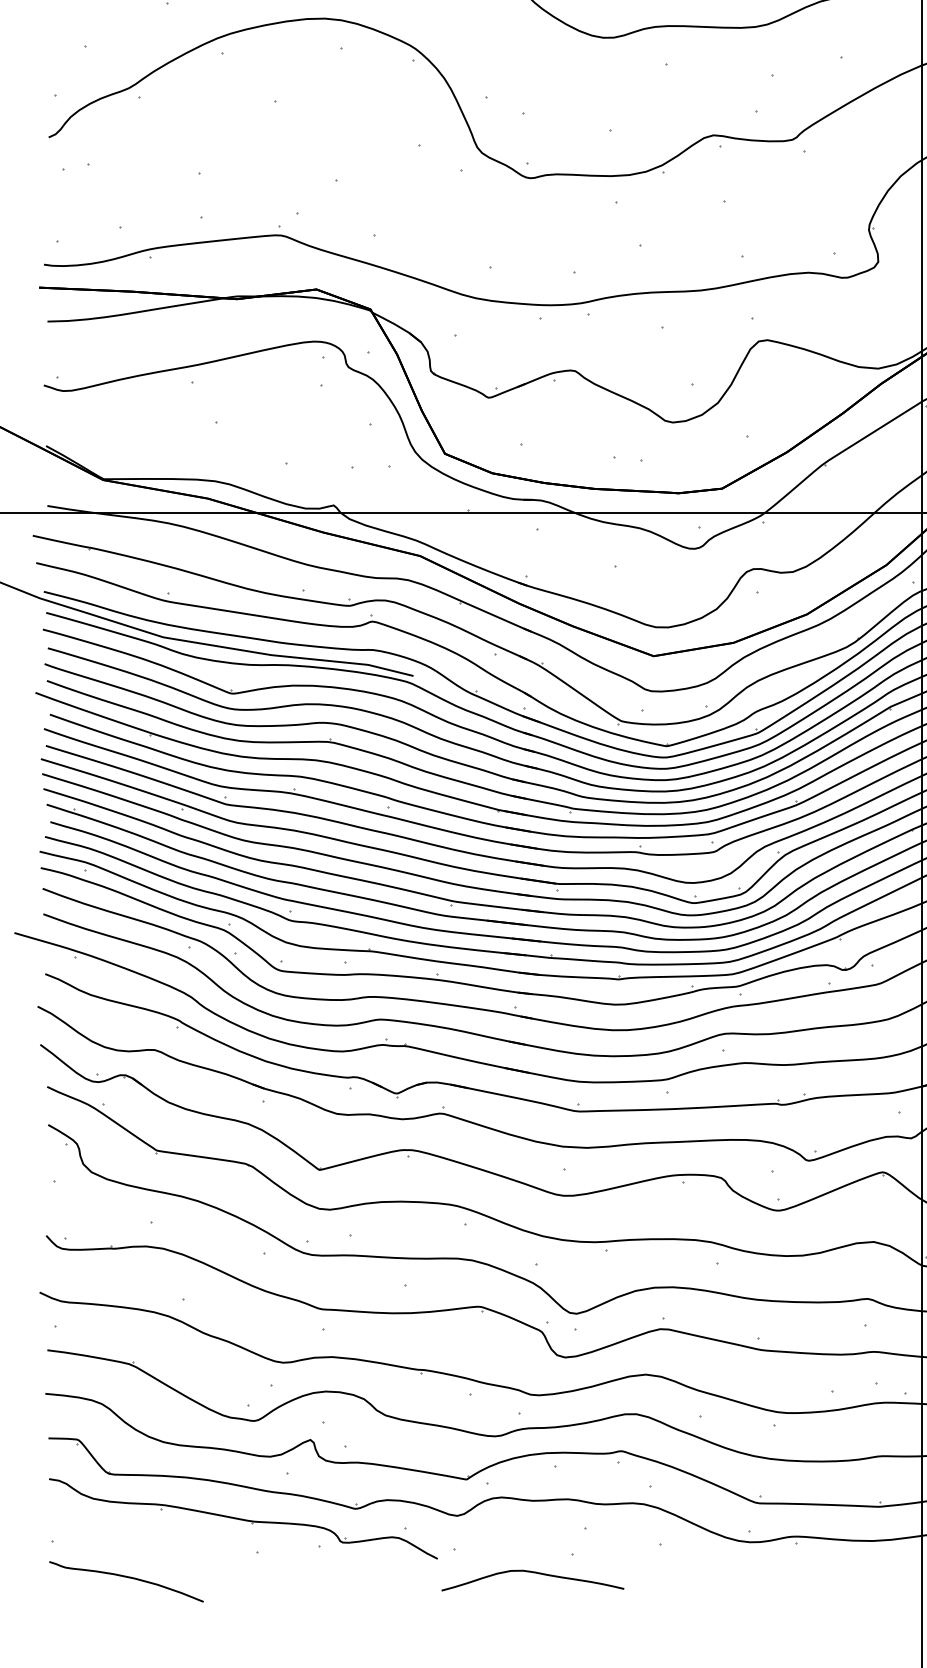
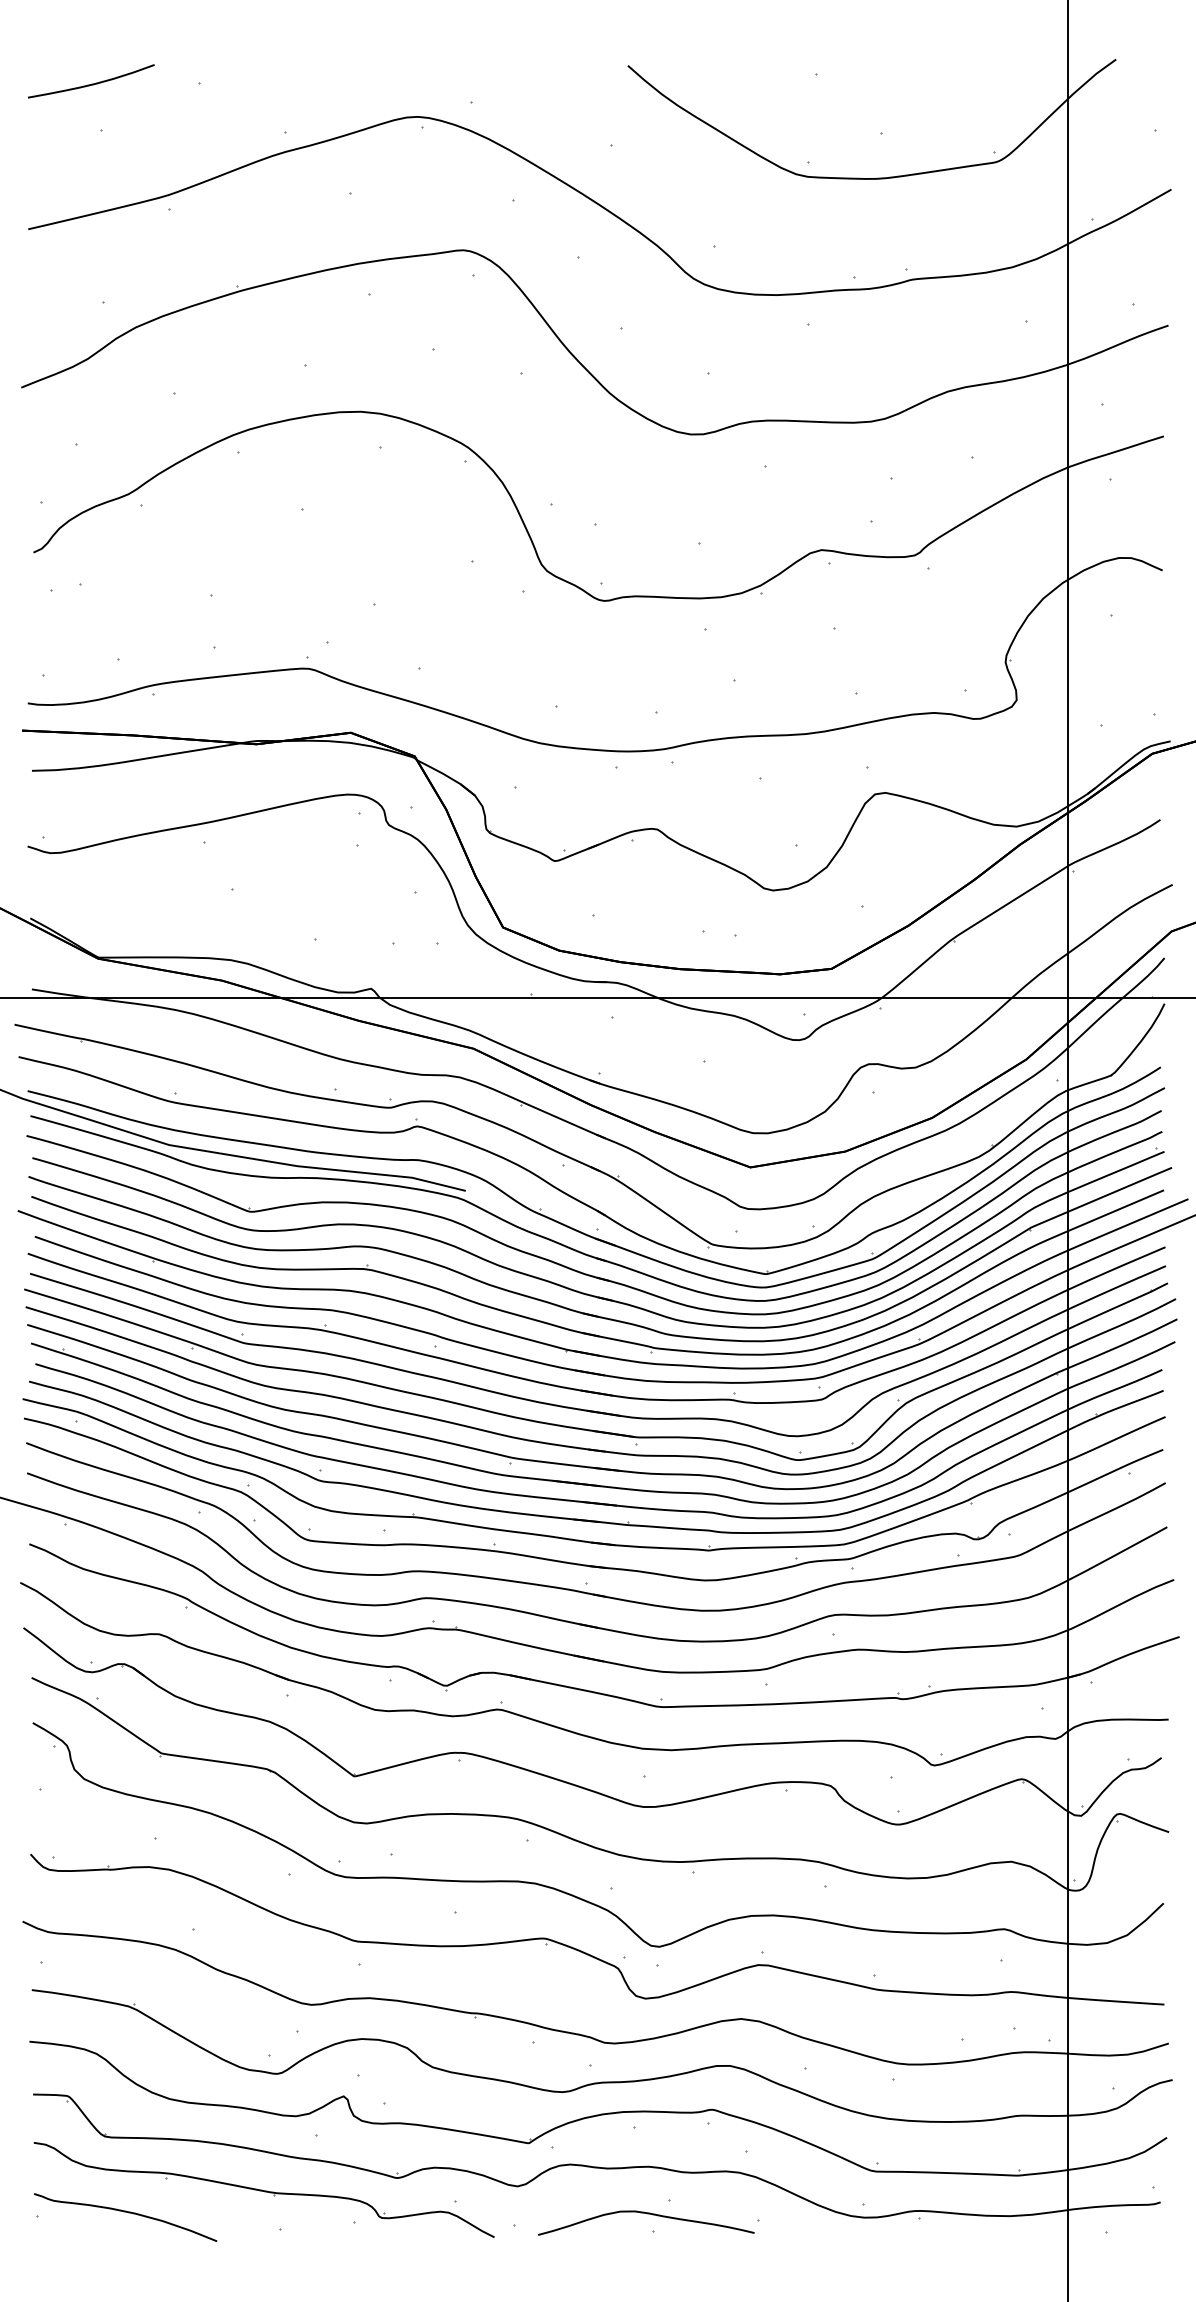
curve: (533, 1573) -> (647, 2214), moved
curve: (126, 1577) -> (125, 2212), moved

